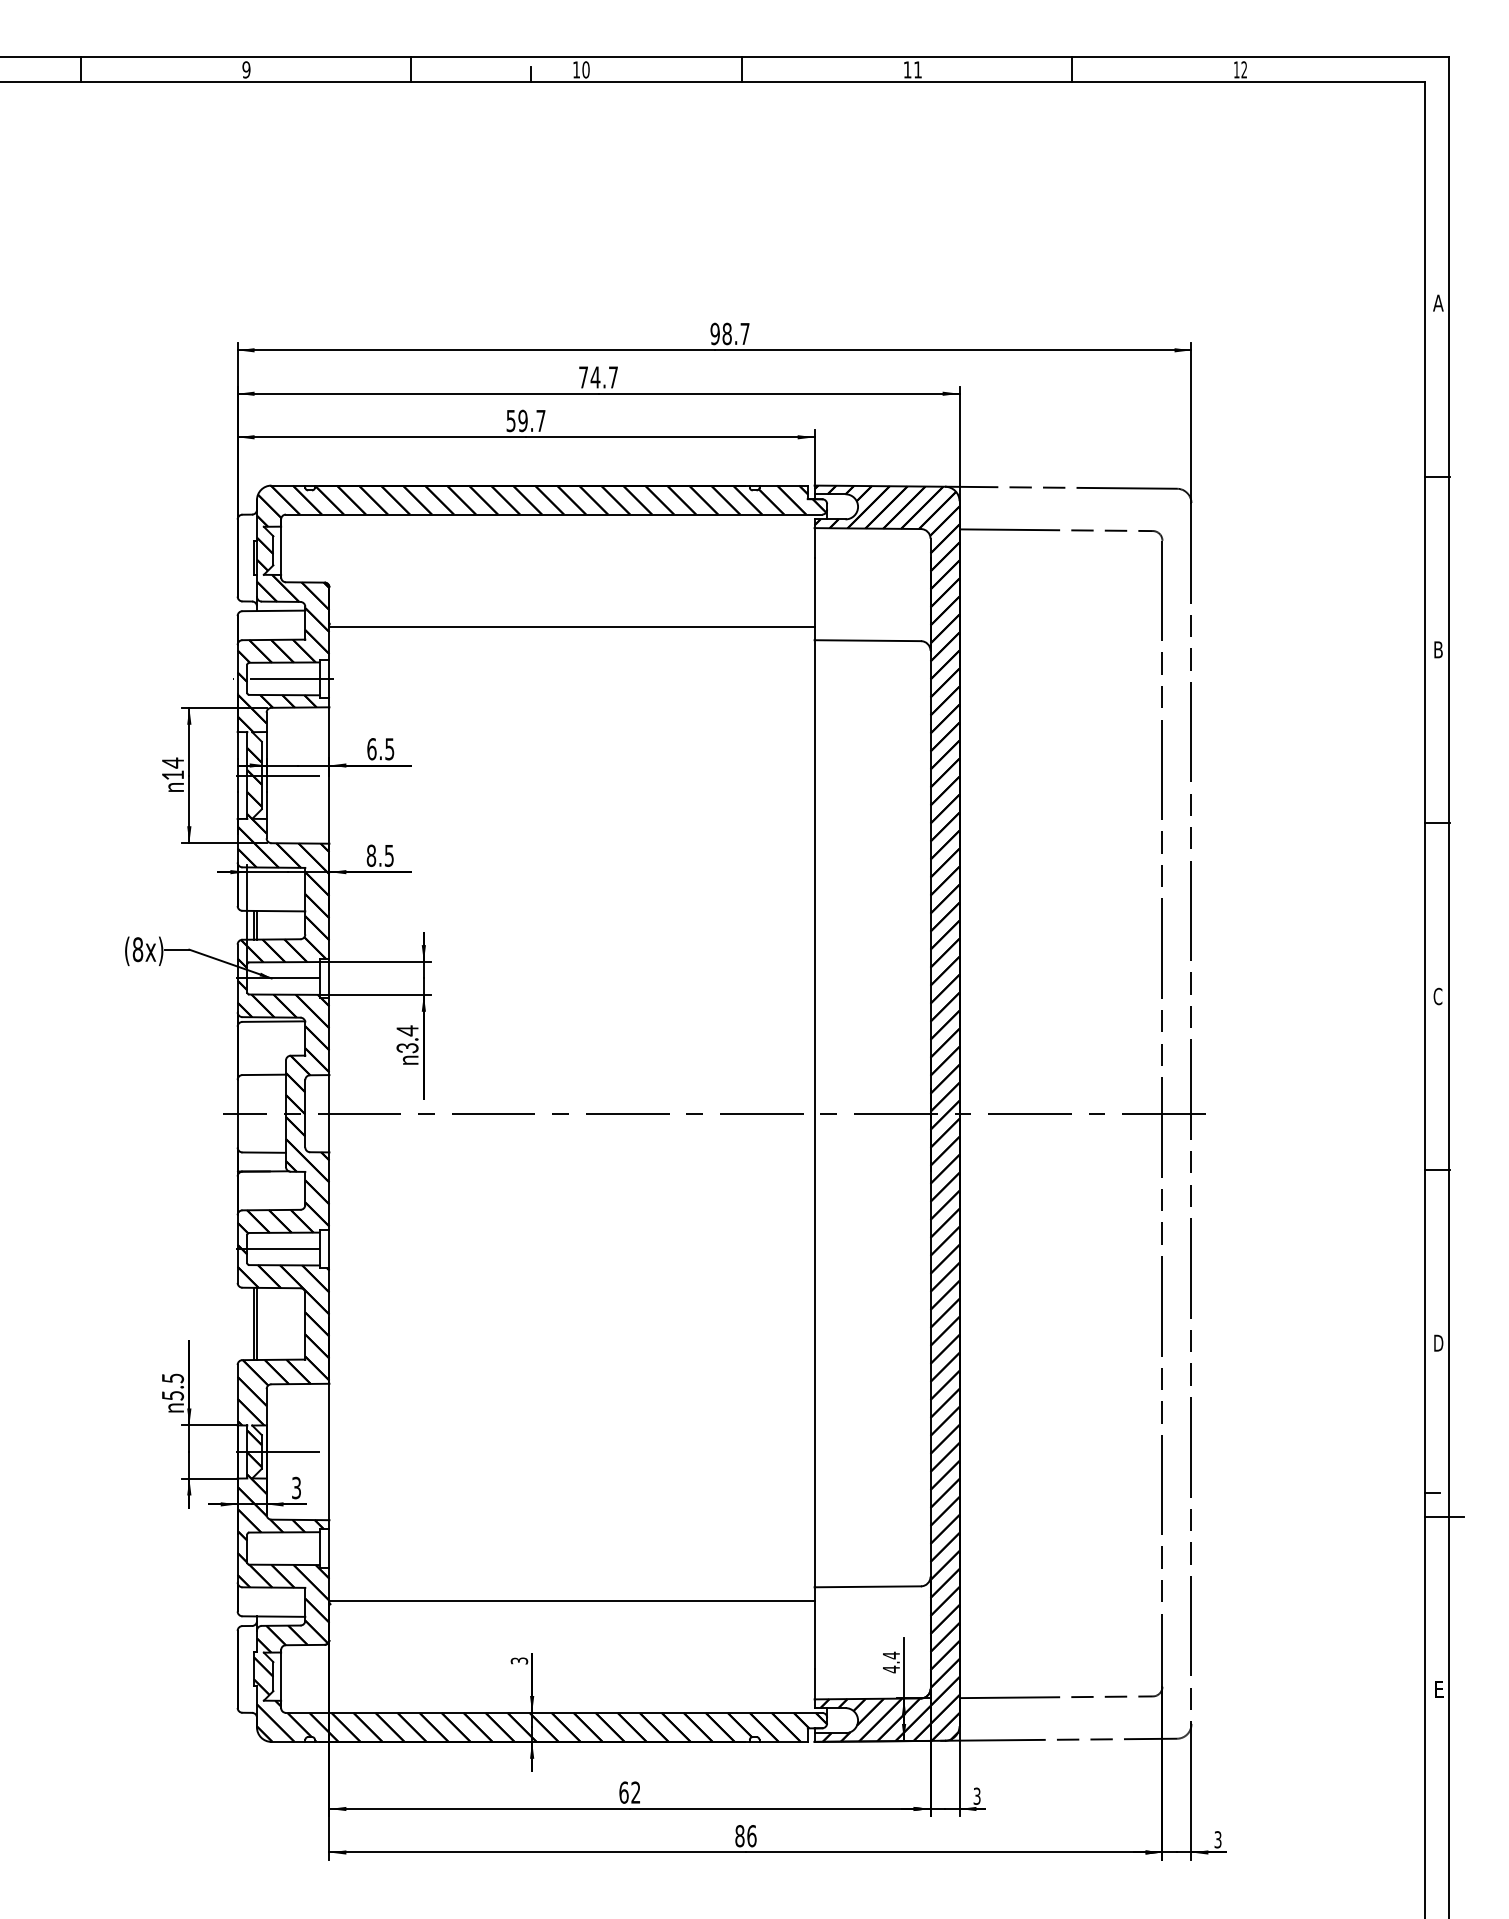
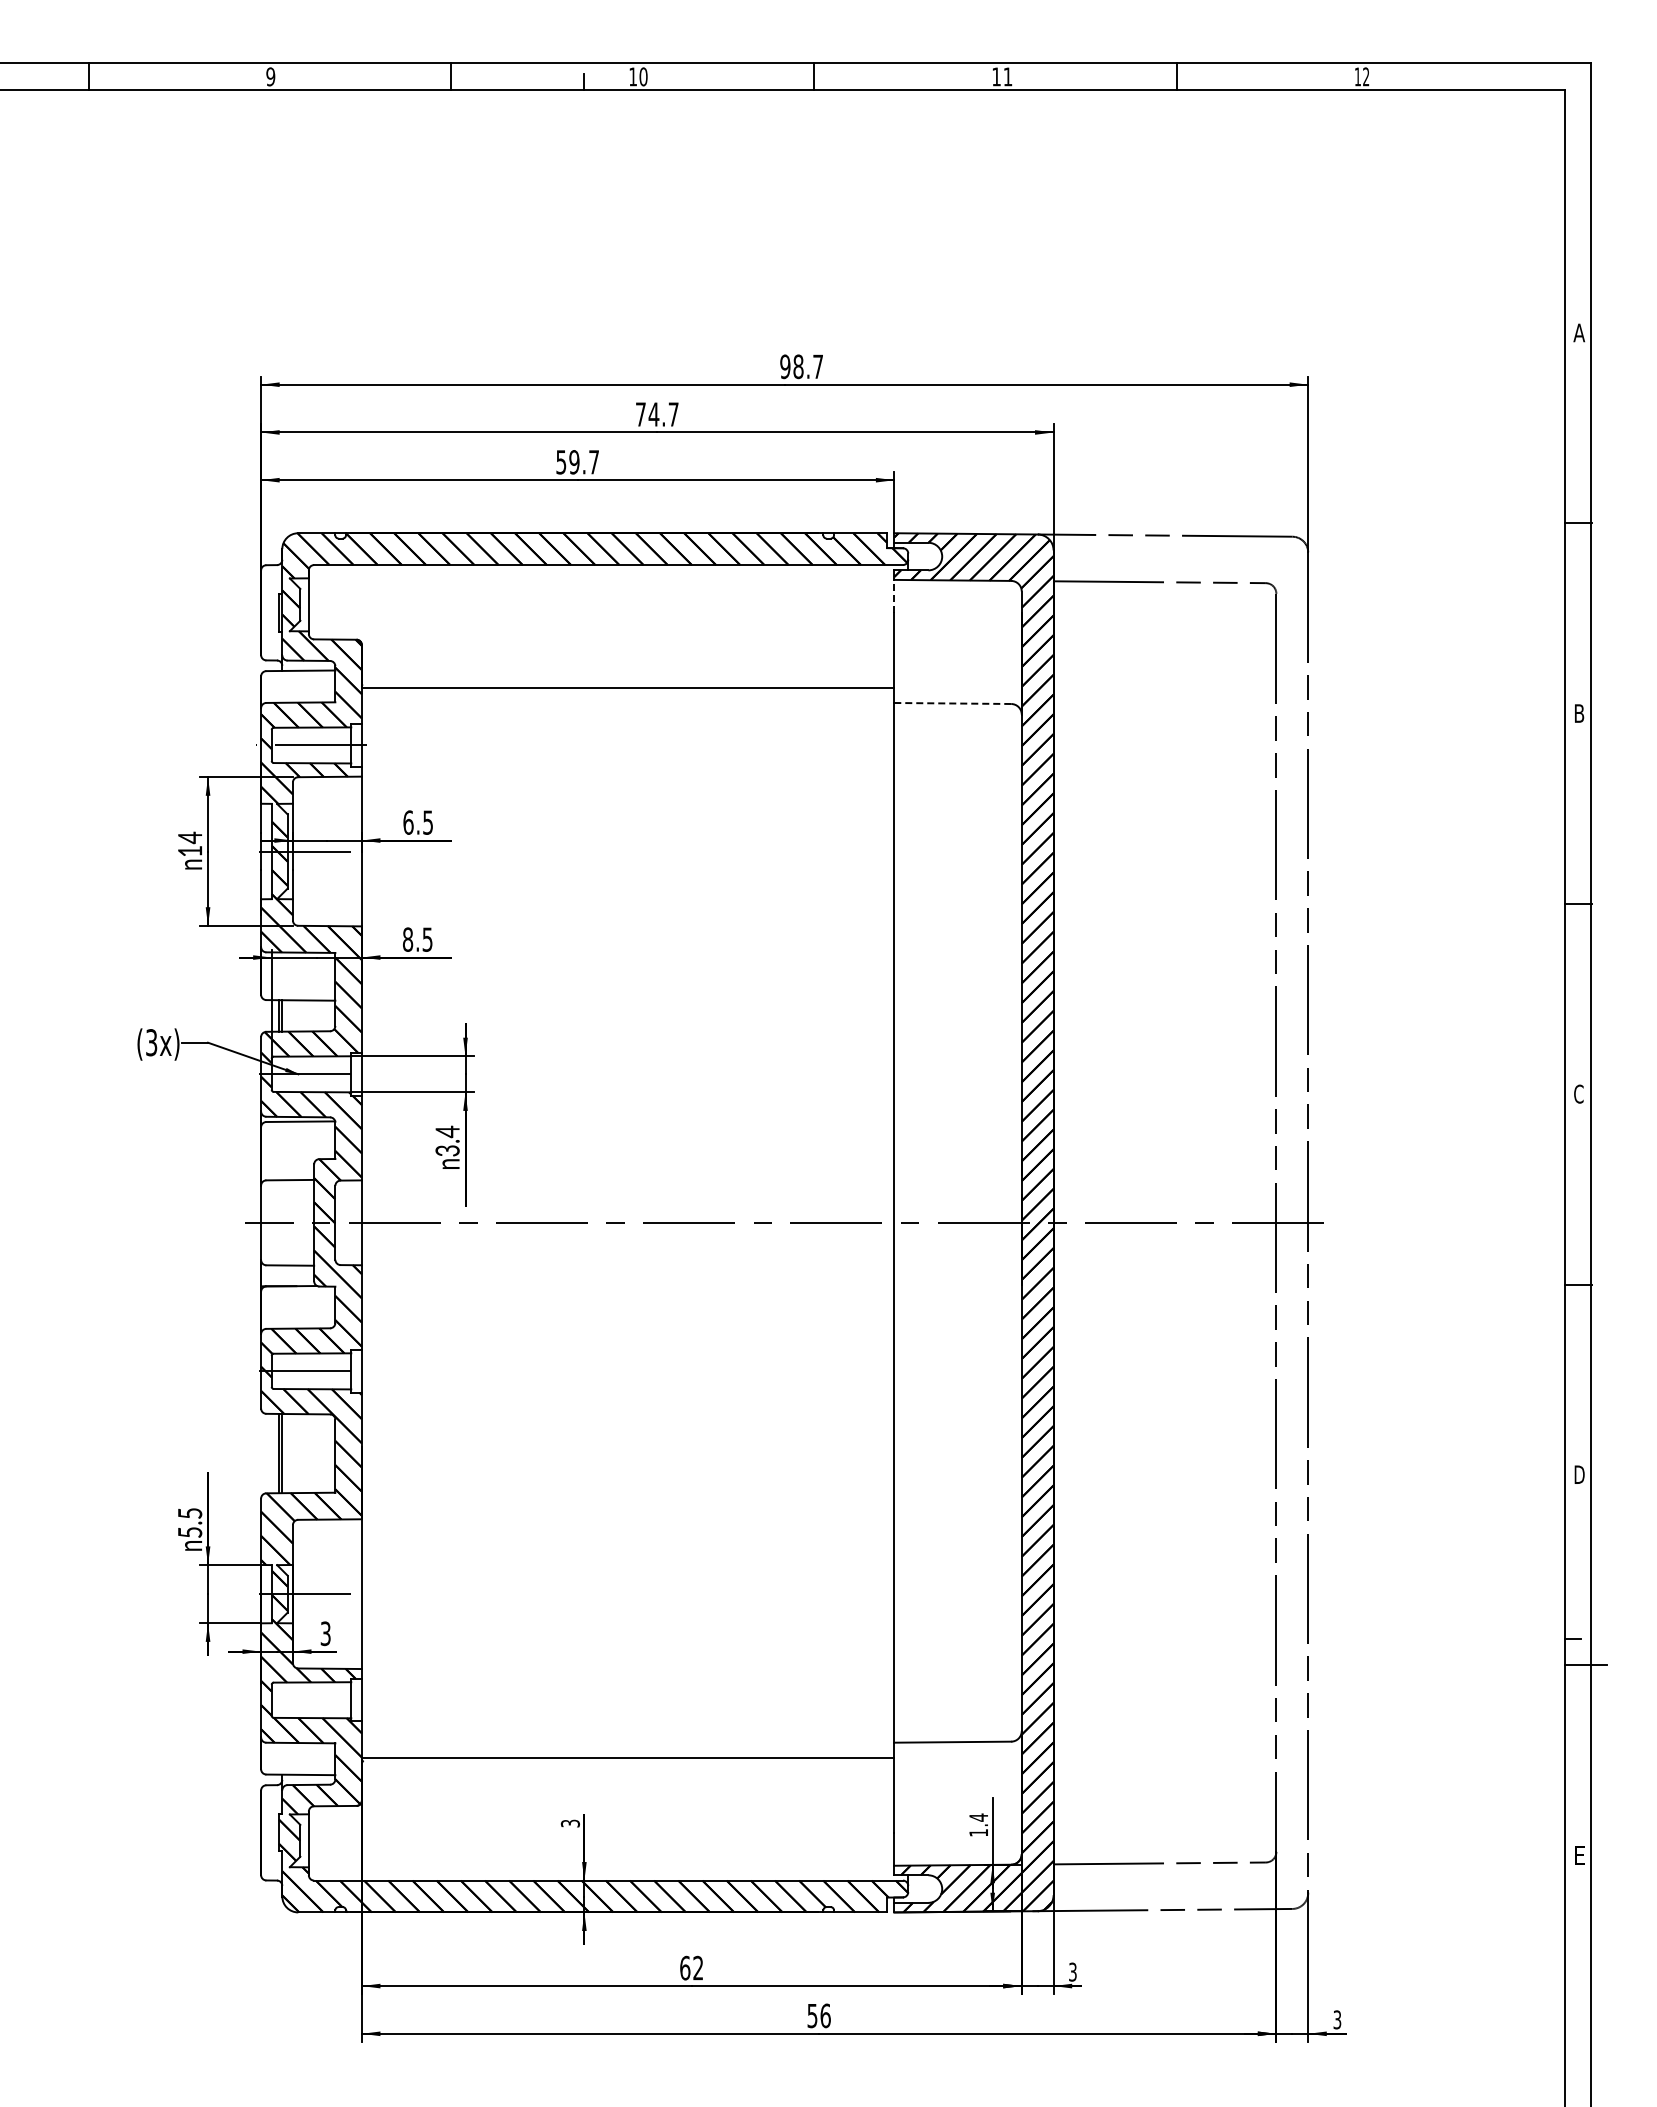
line: (814, 542) -> (894, 595), solid -> dashed
line: (867, 640) -> (952, 703), solid -> dashed
text: (137, 949) -> (151, 1042), (8x) -> (3x)
text: (891, 1669) -> (978, 1832), 4.4 -> 1.4
text: (739, 1835) -> (812, 2015), 86 -> 56

